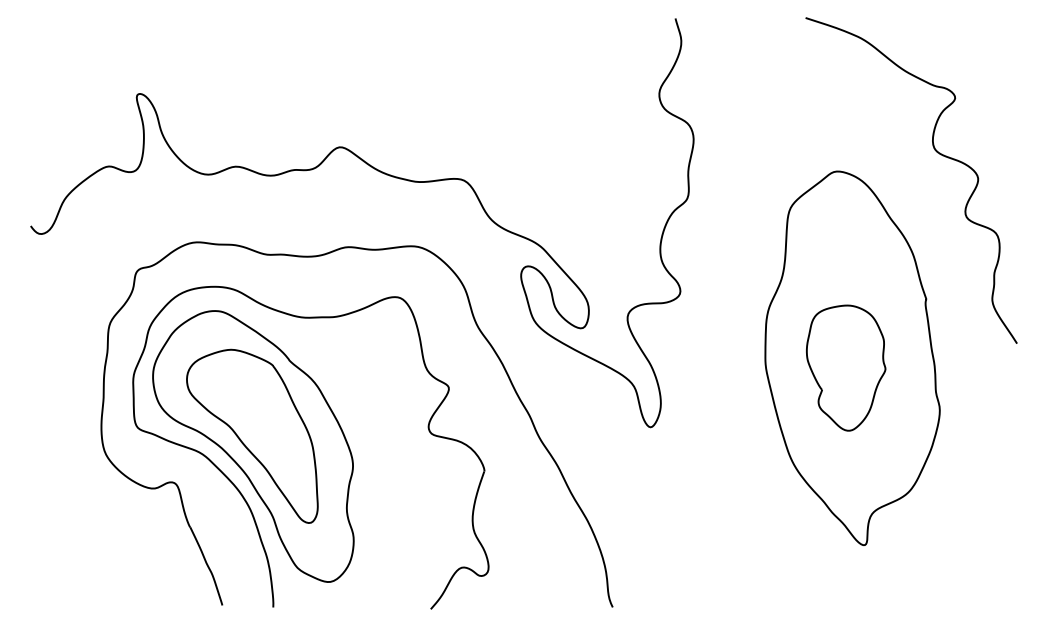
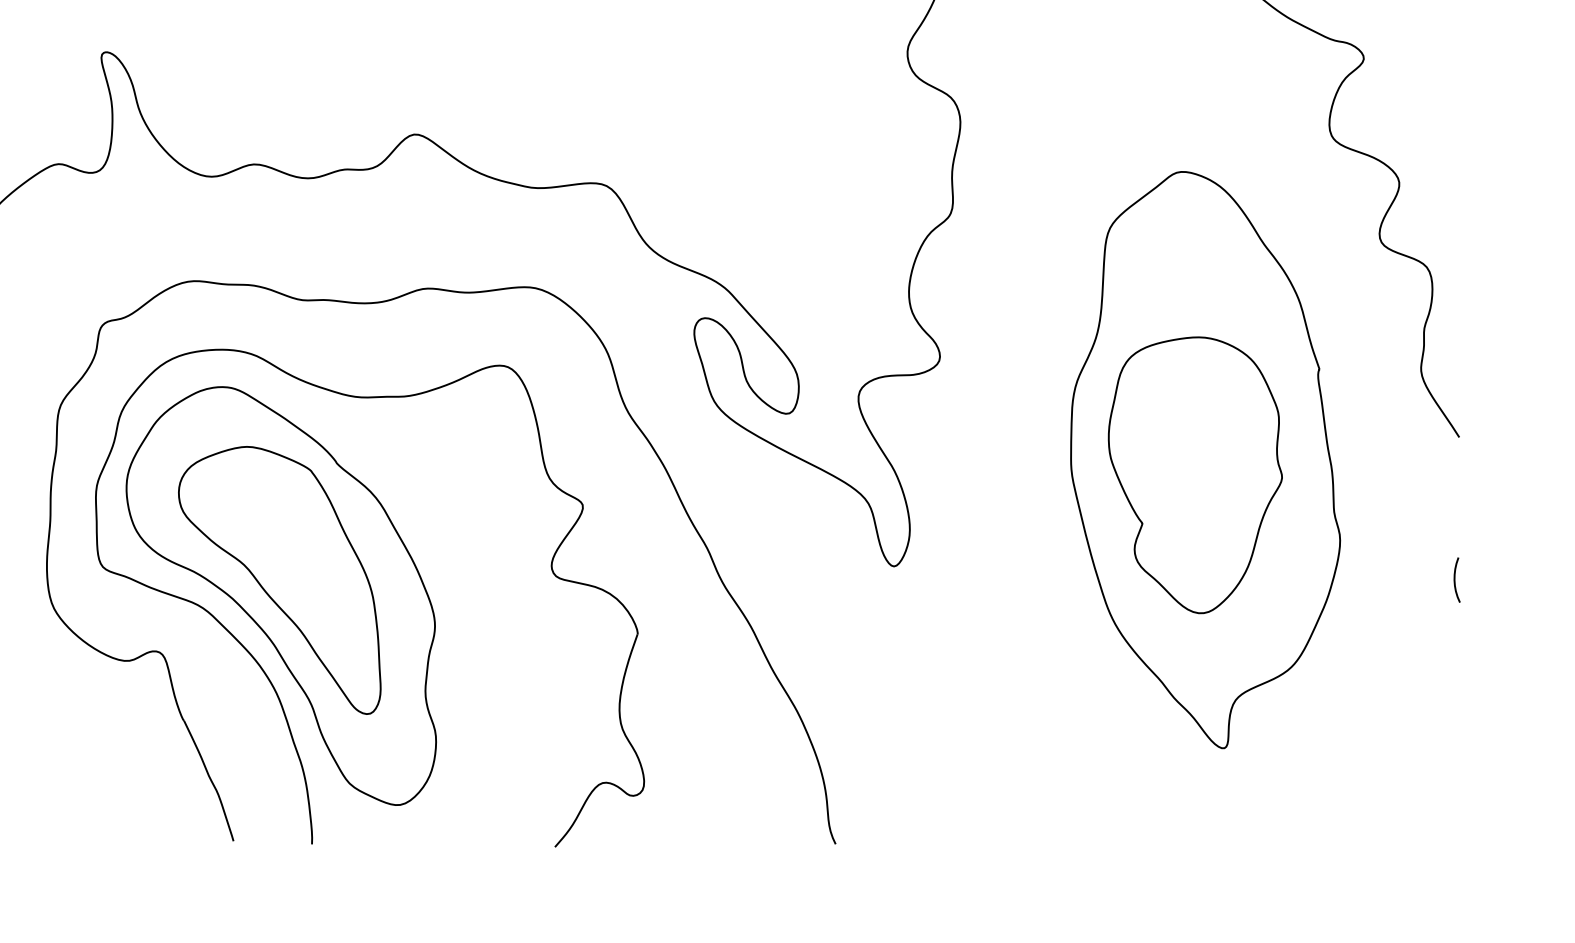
part: (846, 367) -> (1196, 474), size x1.43
curve: (1014, 435) -> (1455, 579), added

